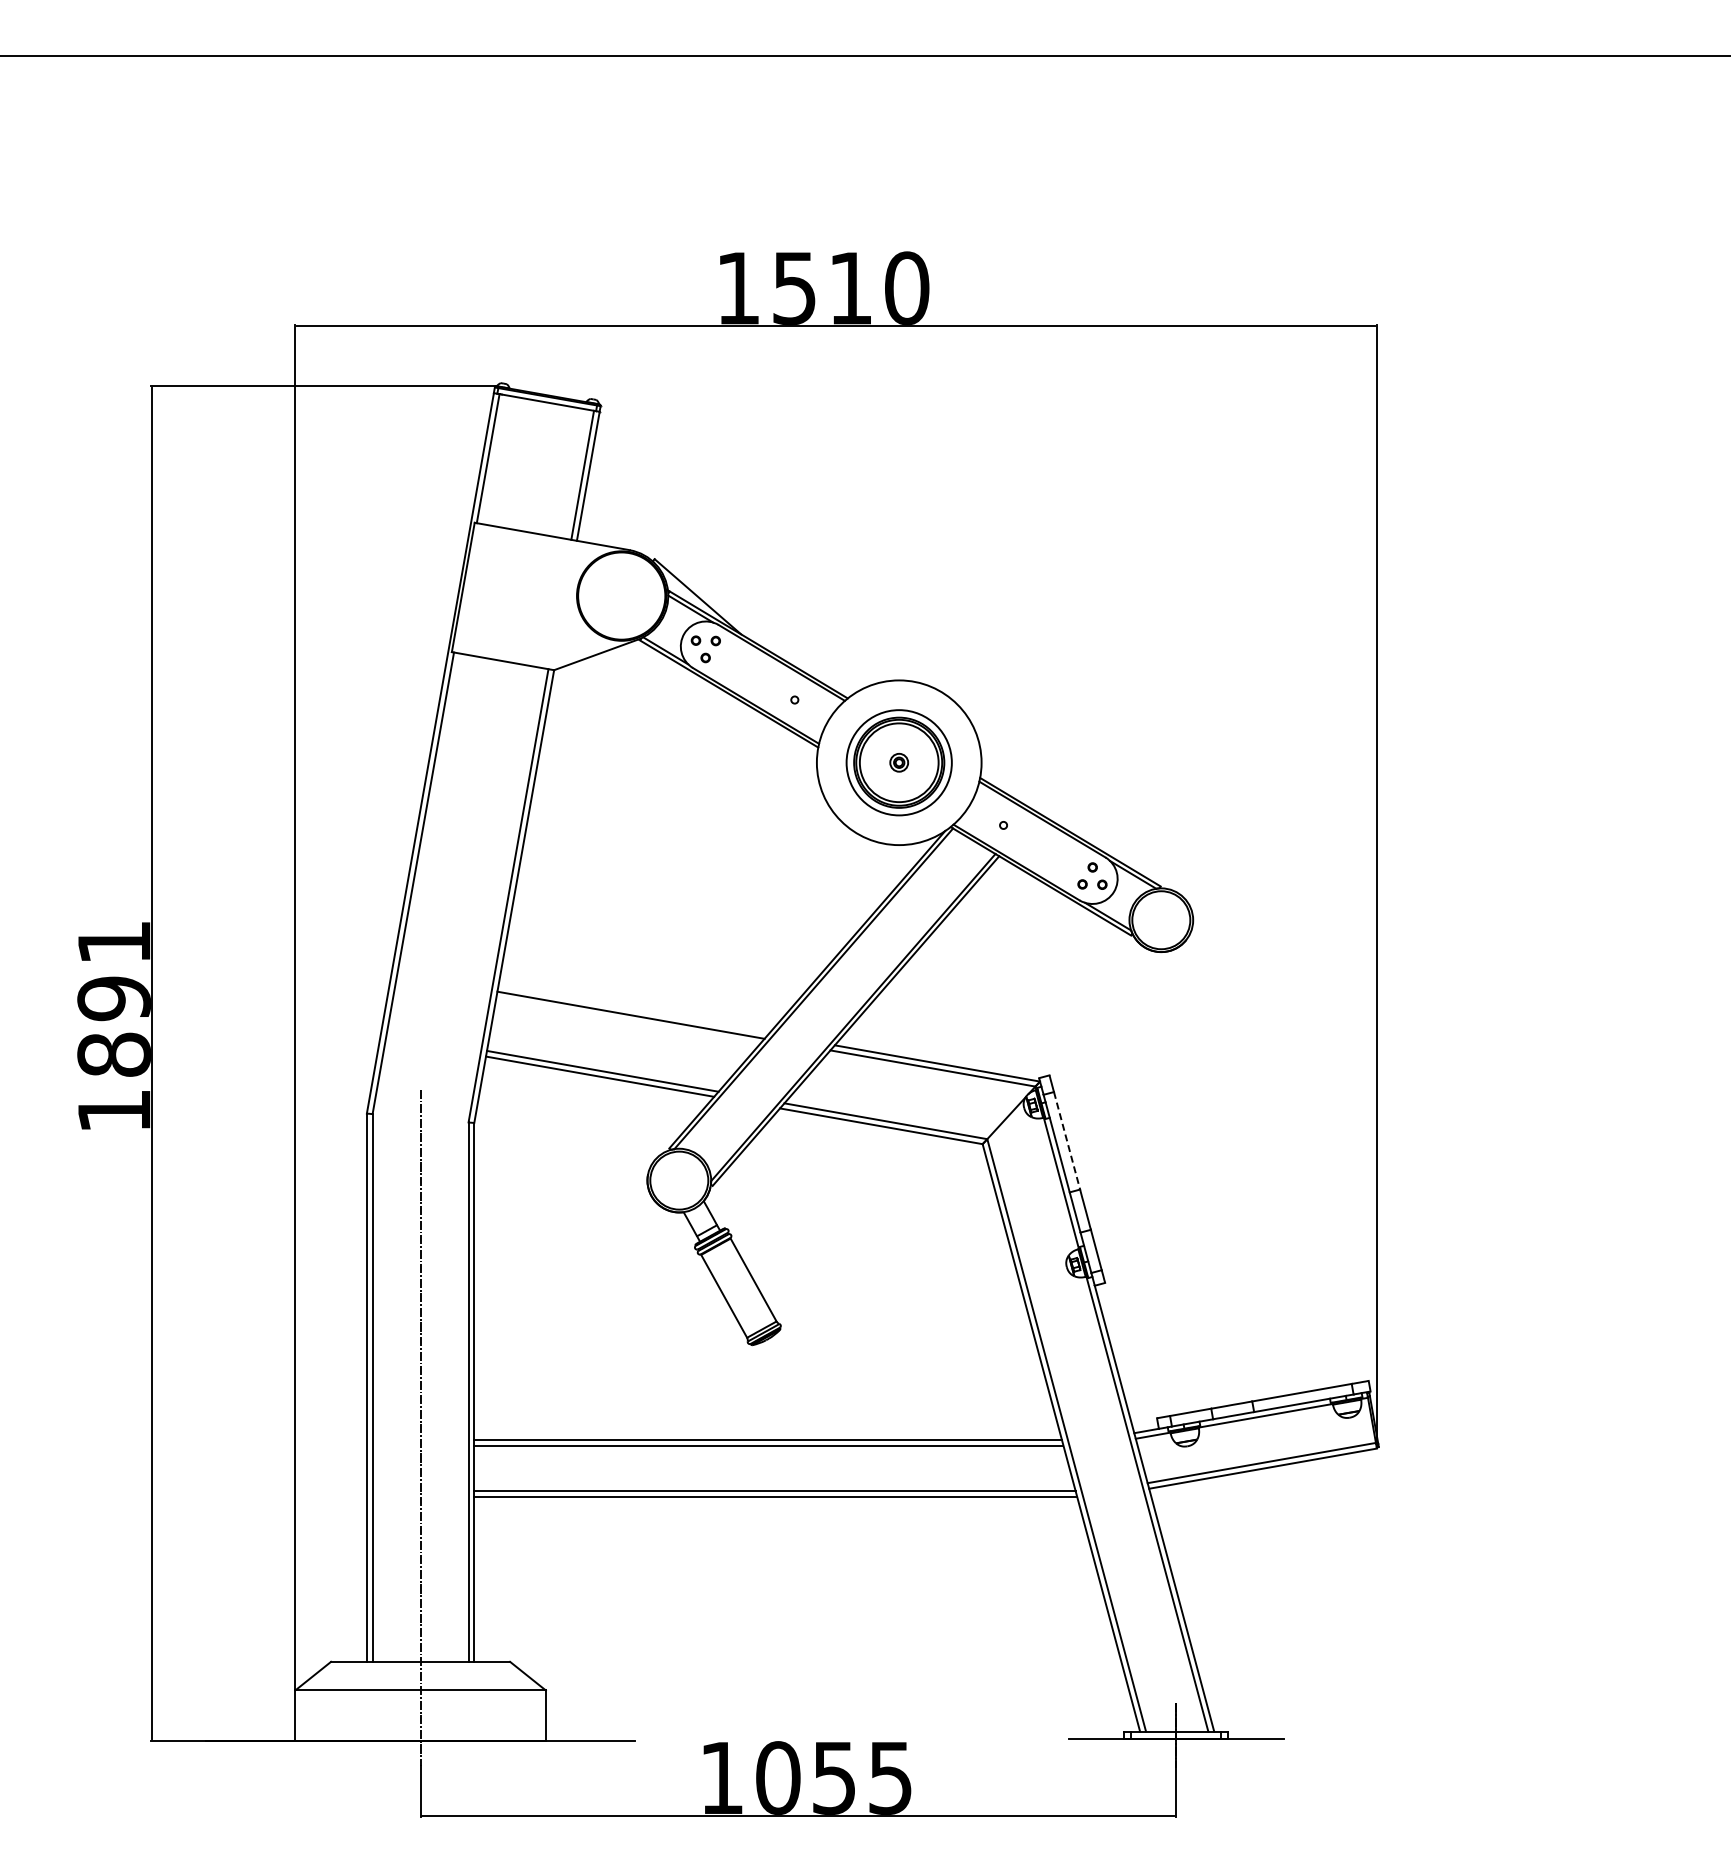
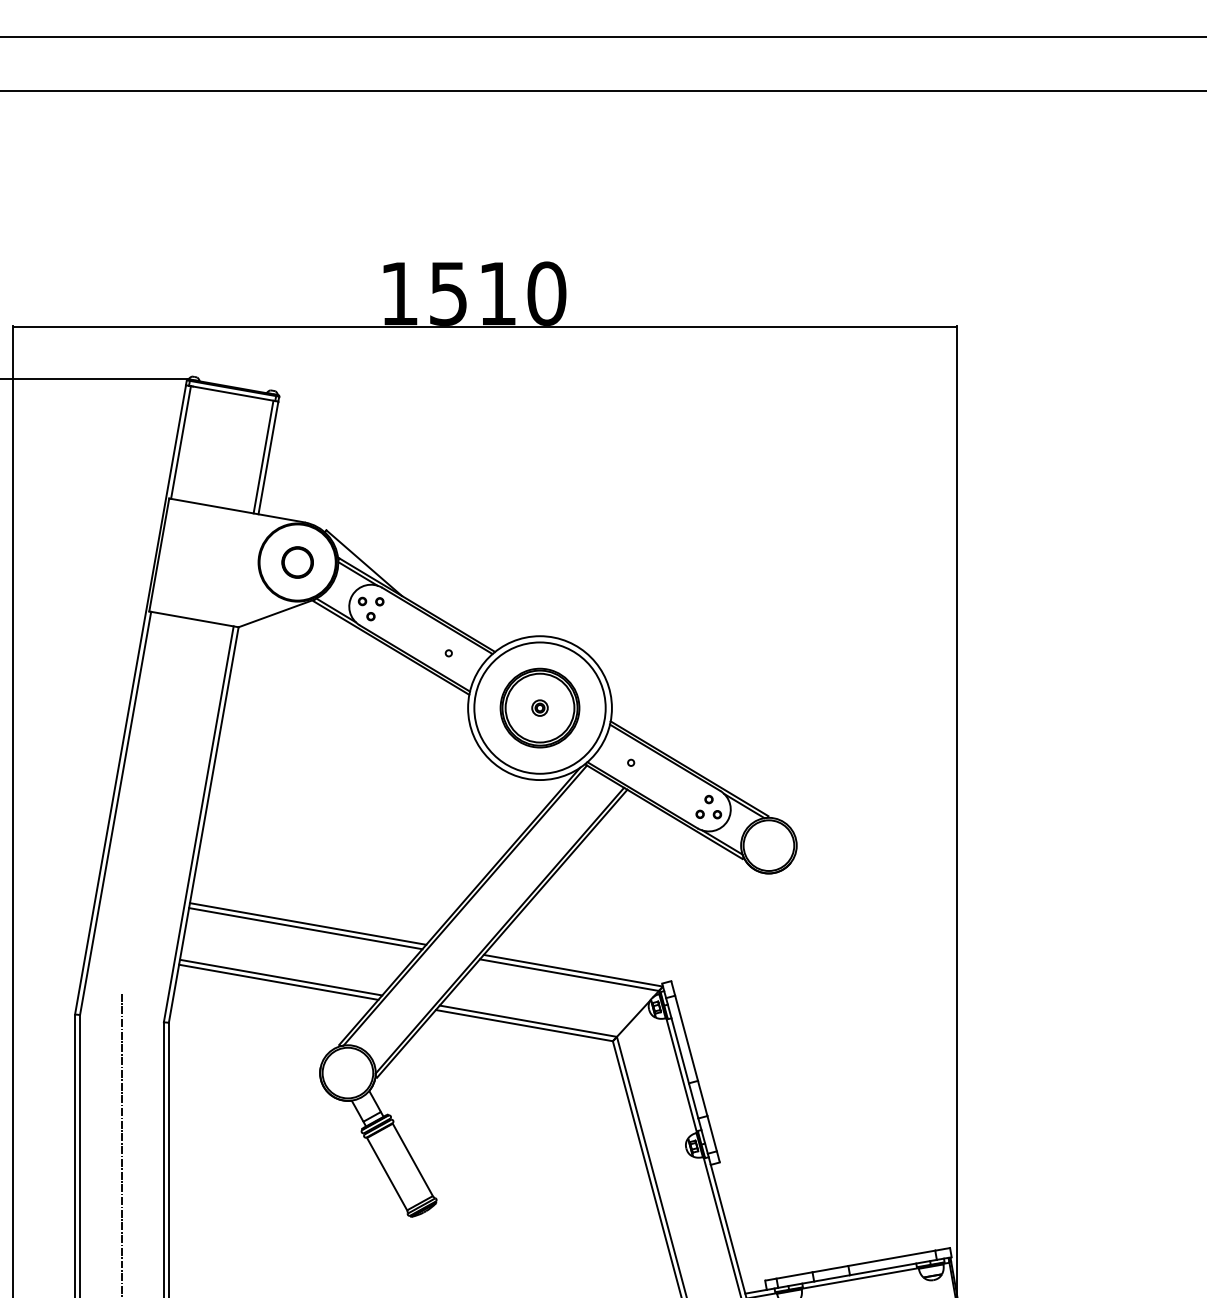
part: (621, 595) -> (297, 562), added
circle: (899, 762) -> (540, 707), size x1.43
line: (633, 1009) -> (307, 923), added
line: (1067, 1141) -> (686, 1038), dashed -> solid

